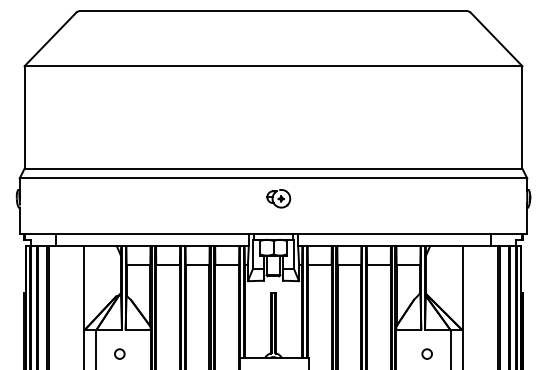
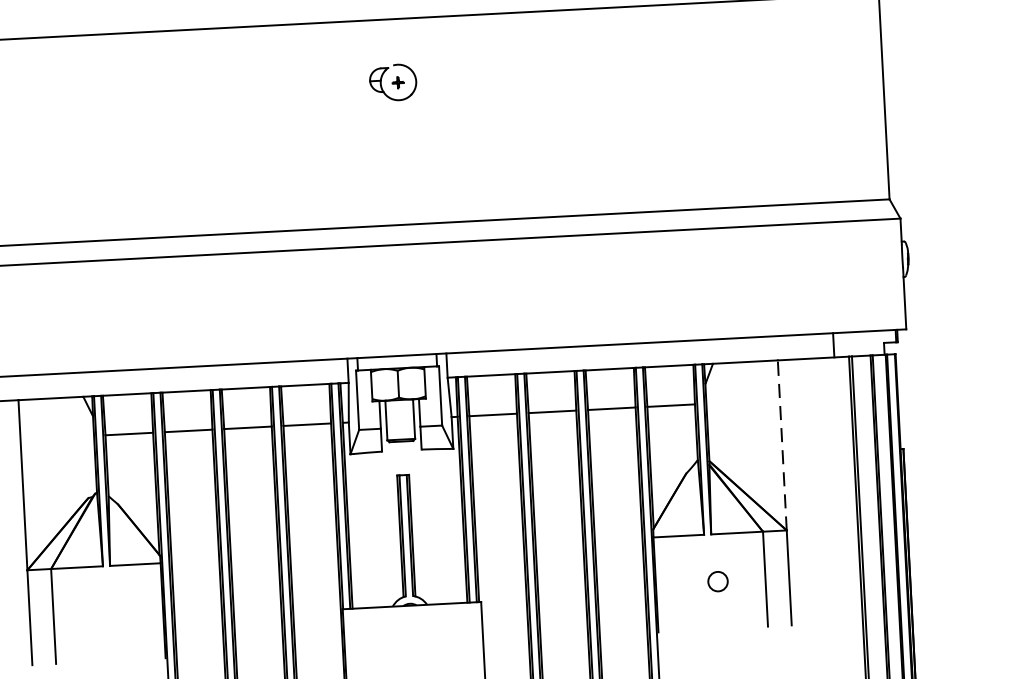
part: (278, 198) -> (392, 82), moved
line: (462, 287) -> (781, 444), solid -> dashed
circle: (119, 353) -> (100, 612), removed

